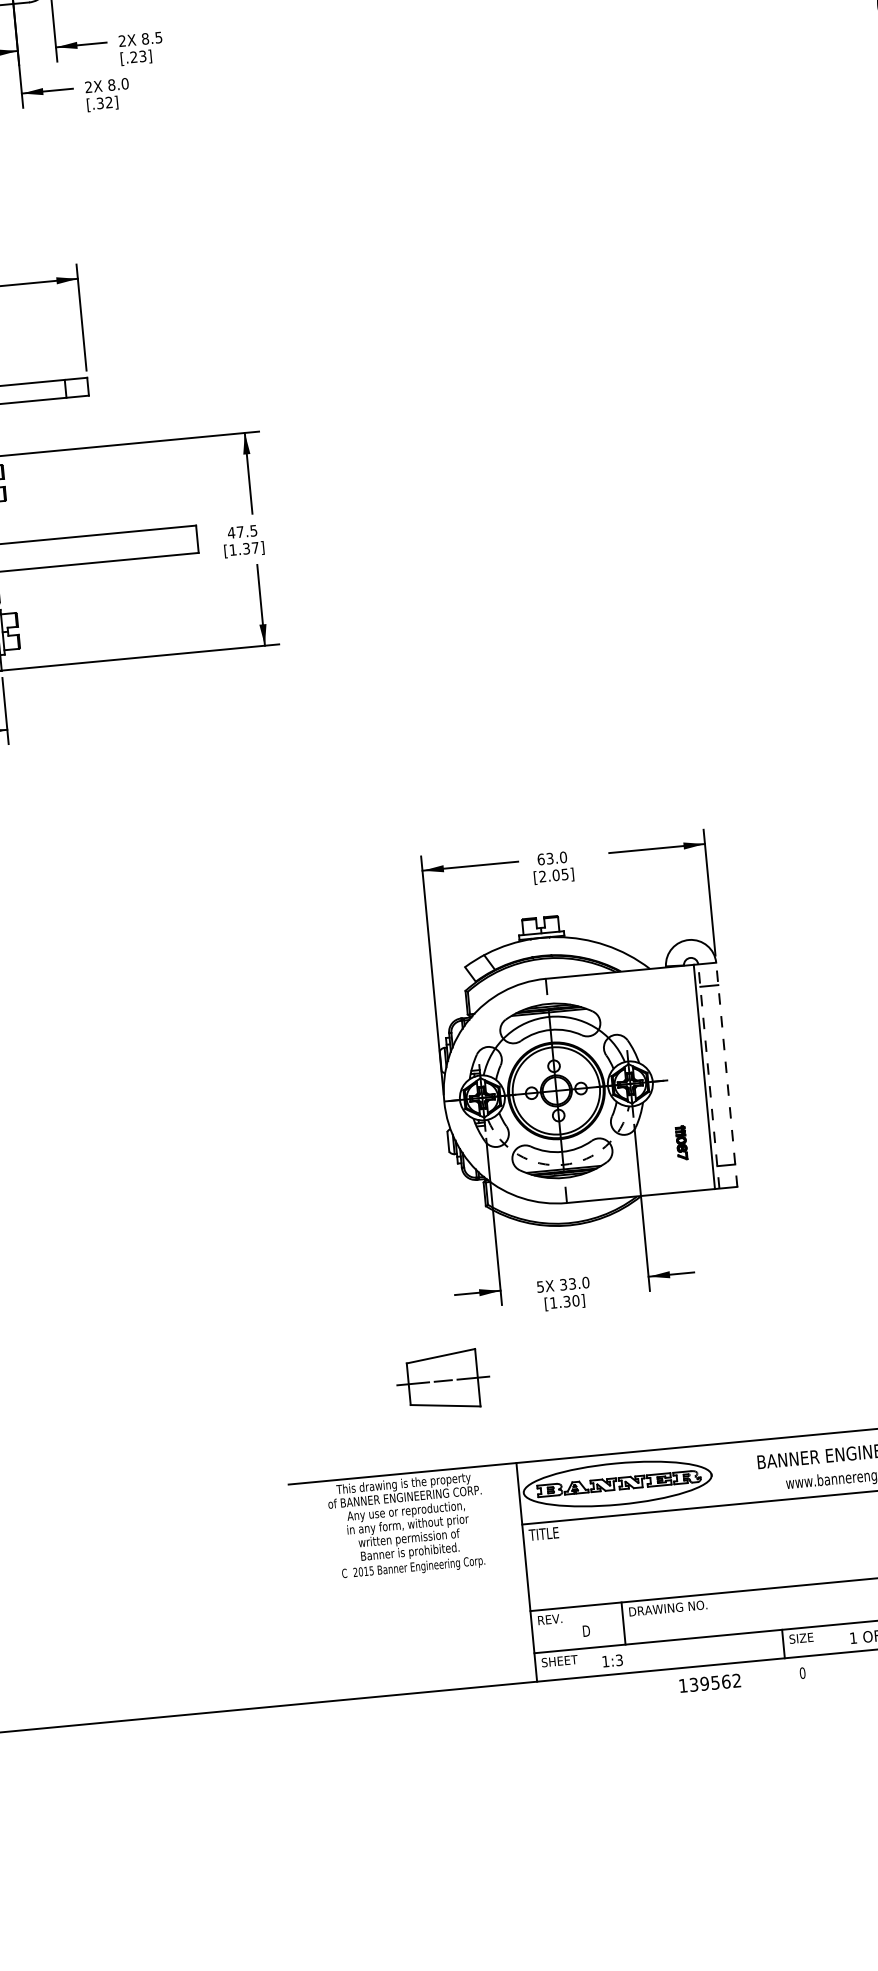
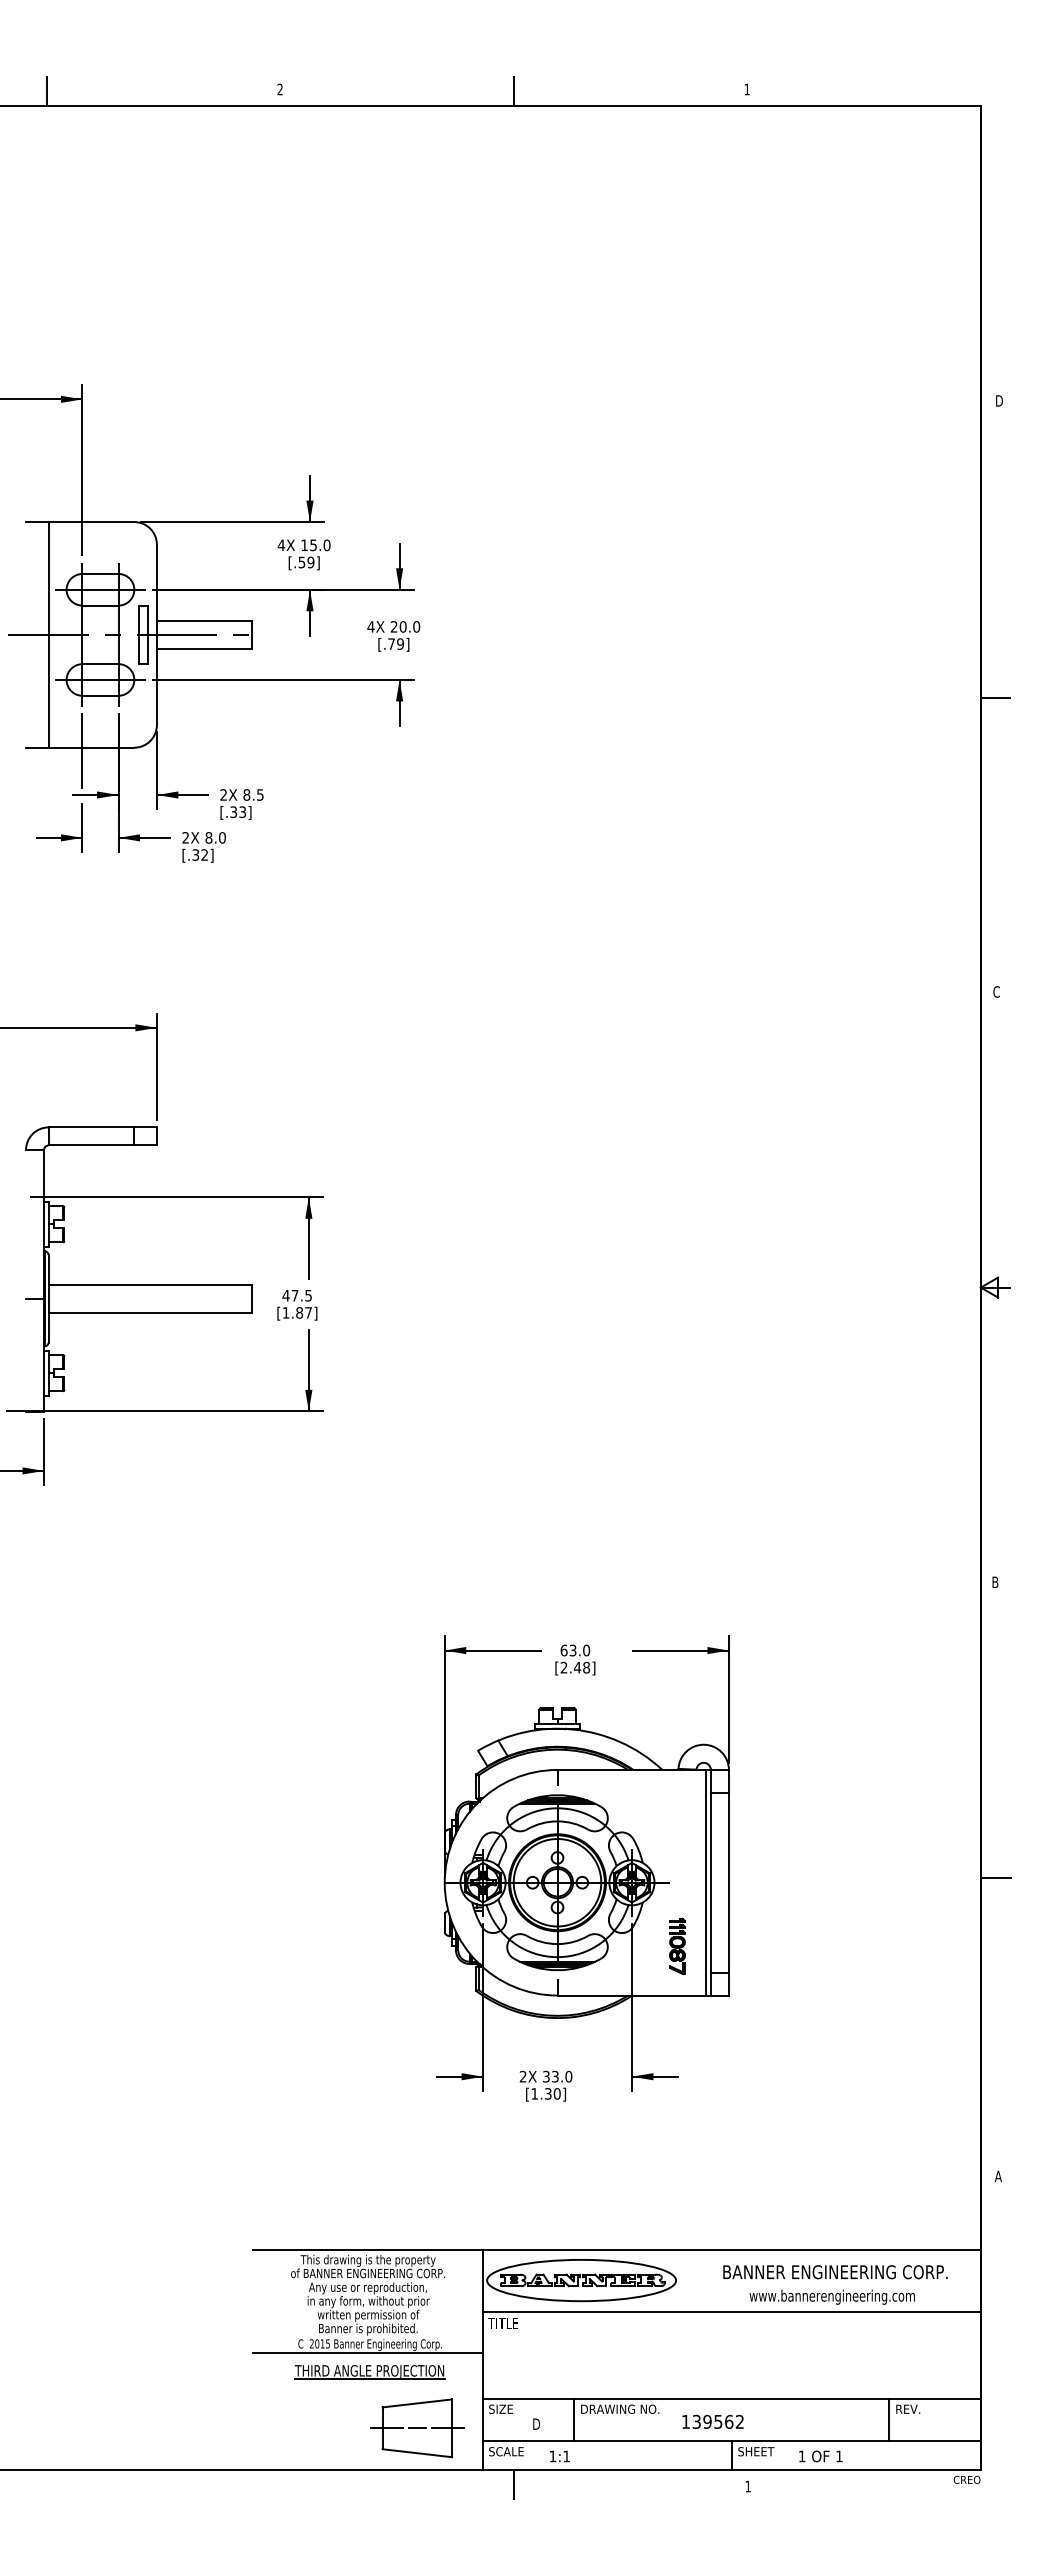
text: (133, 57) -> (233, 812), [.23] -> [.33]
text: (246, 548) -> (299, 1312), [1.37] -> [1.87]
text: (560, 874) -> (581, 1667), [2.05] -> [2.48]
line: (726, 1074) -> (728, 1882), dashed -> solid
line: (708, 1076) -> (710, 1882), dashed -> solid
part: (681, 1143) -> (677, 1946), size x1.67
arc: (563, 1165) -> (557, 1957), dashed -> solid
text: (539, 1286) -> (522, 2076), 5X -> 2X
part: (443, 1381) -> (417, 2428), moved
line: (411, 1576) -> (367, 2353), added
part: (415, 1595) -> (369, 2372), added
text: (550, 1618) -> (501, 2408), REV. -> SIZE
text: (811, 1637) -> (760, 2451), SIZE -> SHEET
text: (563, 1660) -> (510, 2451), SHEET -> SCALE
text: (619, 1660) -> (566, 2456), 1:3 -> 1:1
text: (801, 1673) -> (747, 2486), 0 -> 1
text: (709, 1682) -> (712, 2421), moved
line: (569, 1693) -> (513, 2484), added

